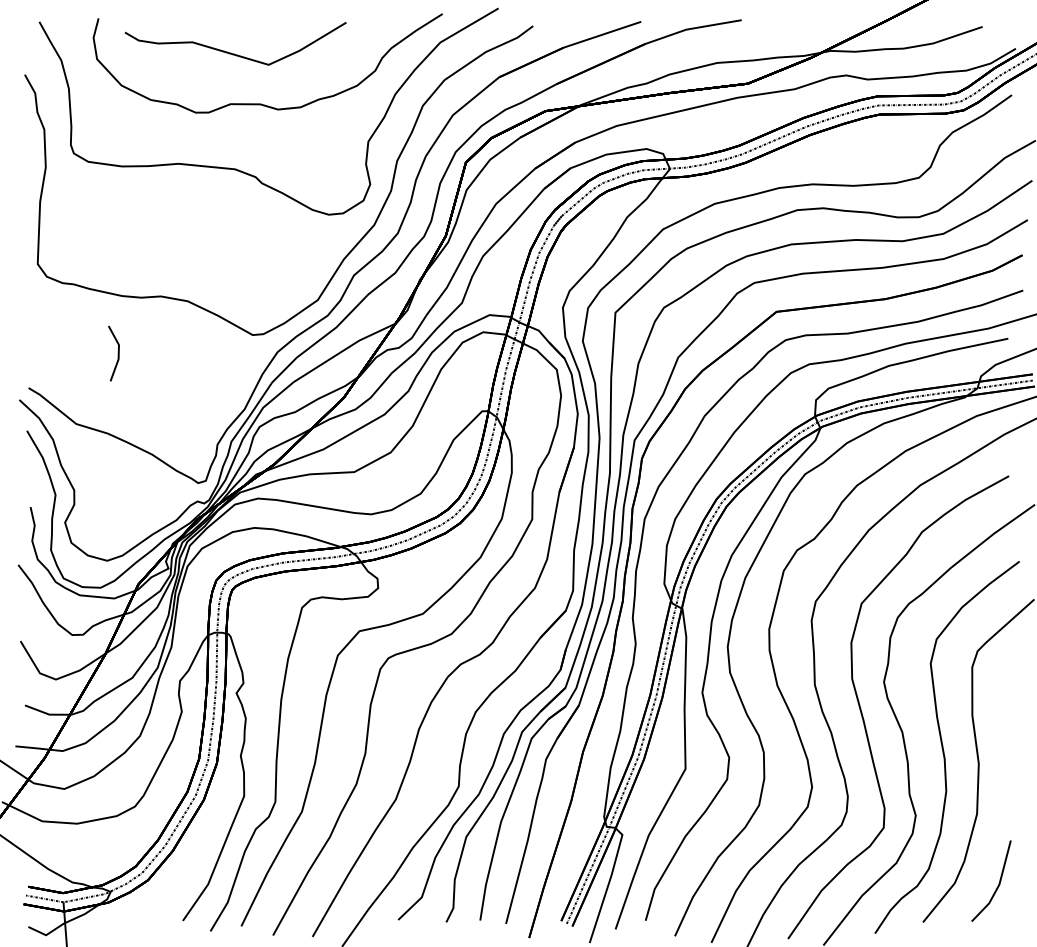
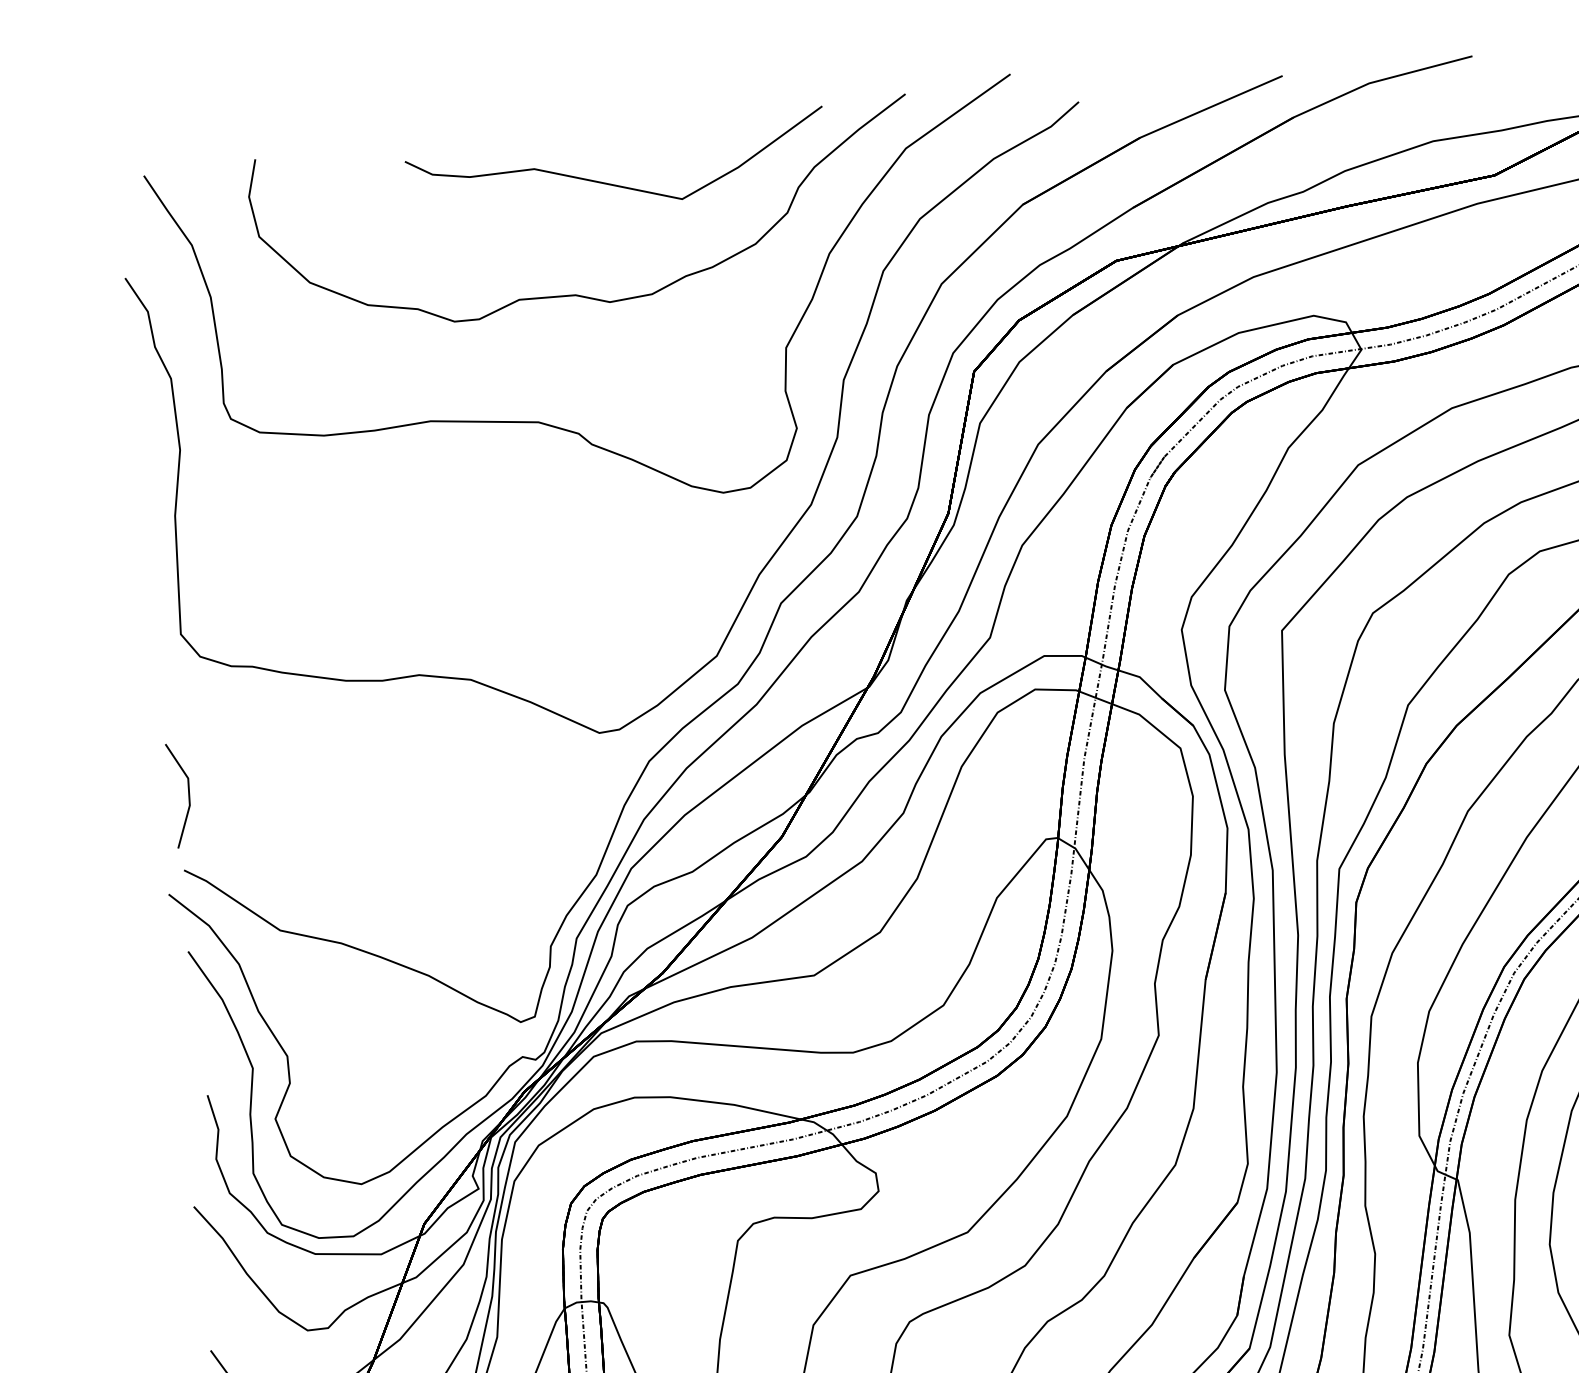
curve: (231, 52) -> (609, 181), moved
line: (117, 353) -> (186, 794), moved

